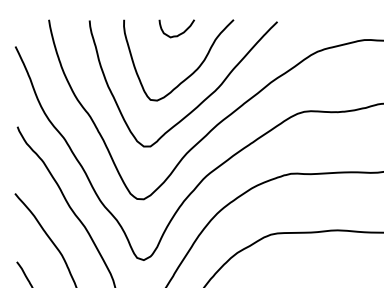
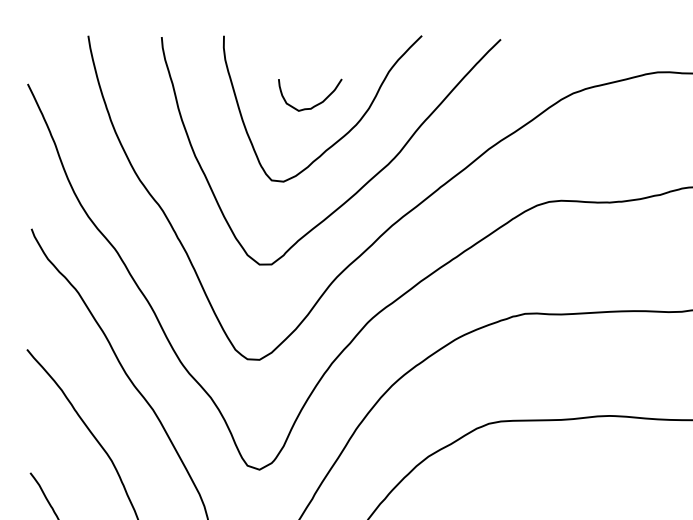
curve: (179, 33) -> (314, 103), moved

